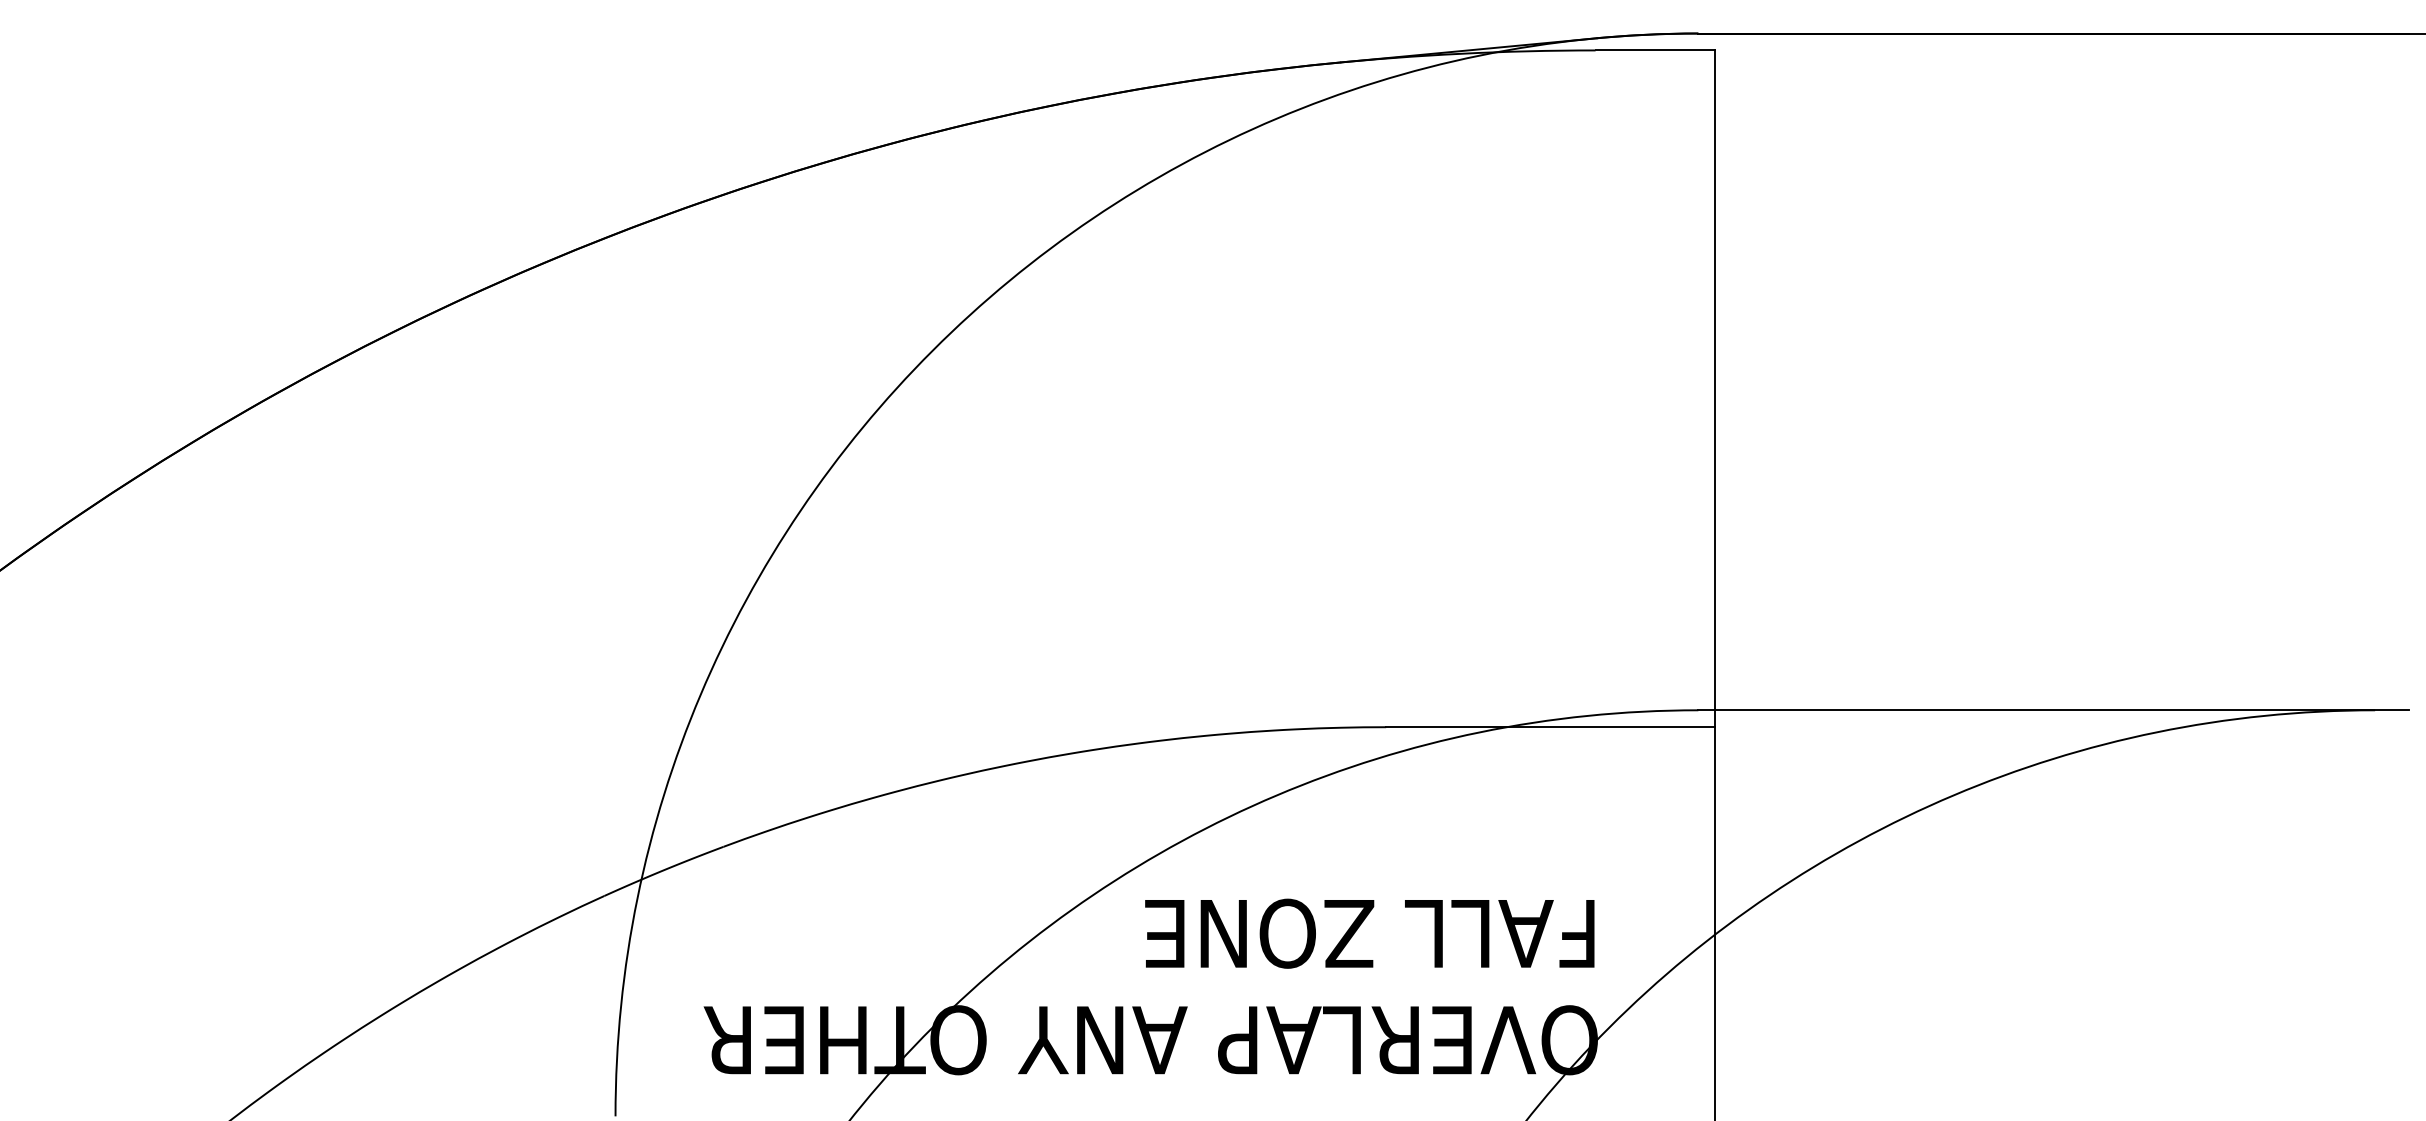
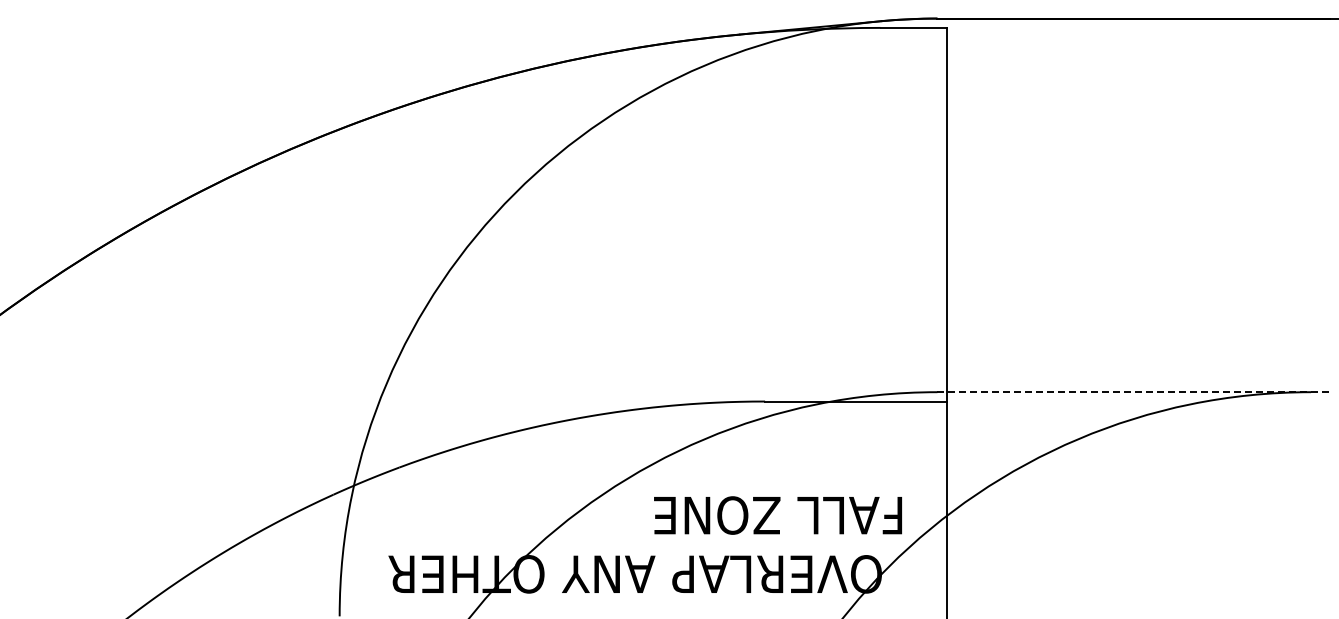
line: (2055, 710) -> (1134, 392), solid -> dashed
text: (1368, 933) -> (777, 515), moved

